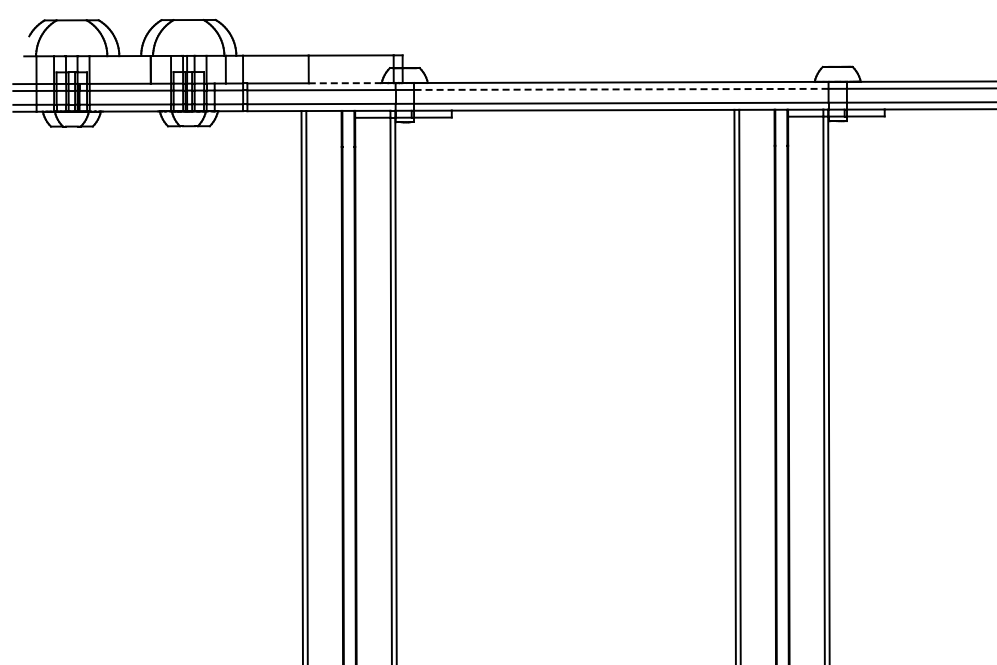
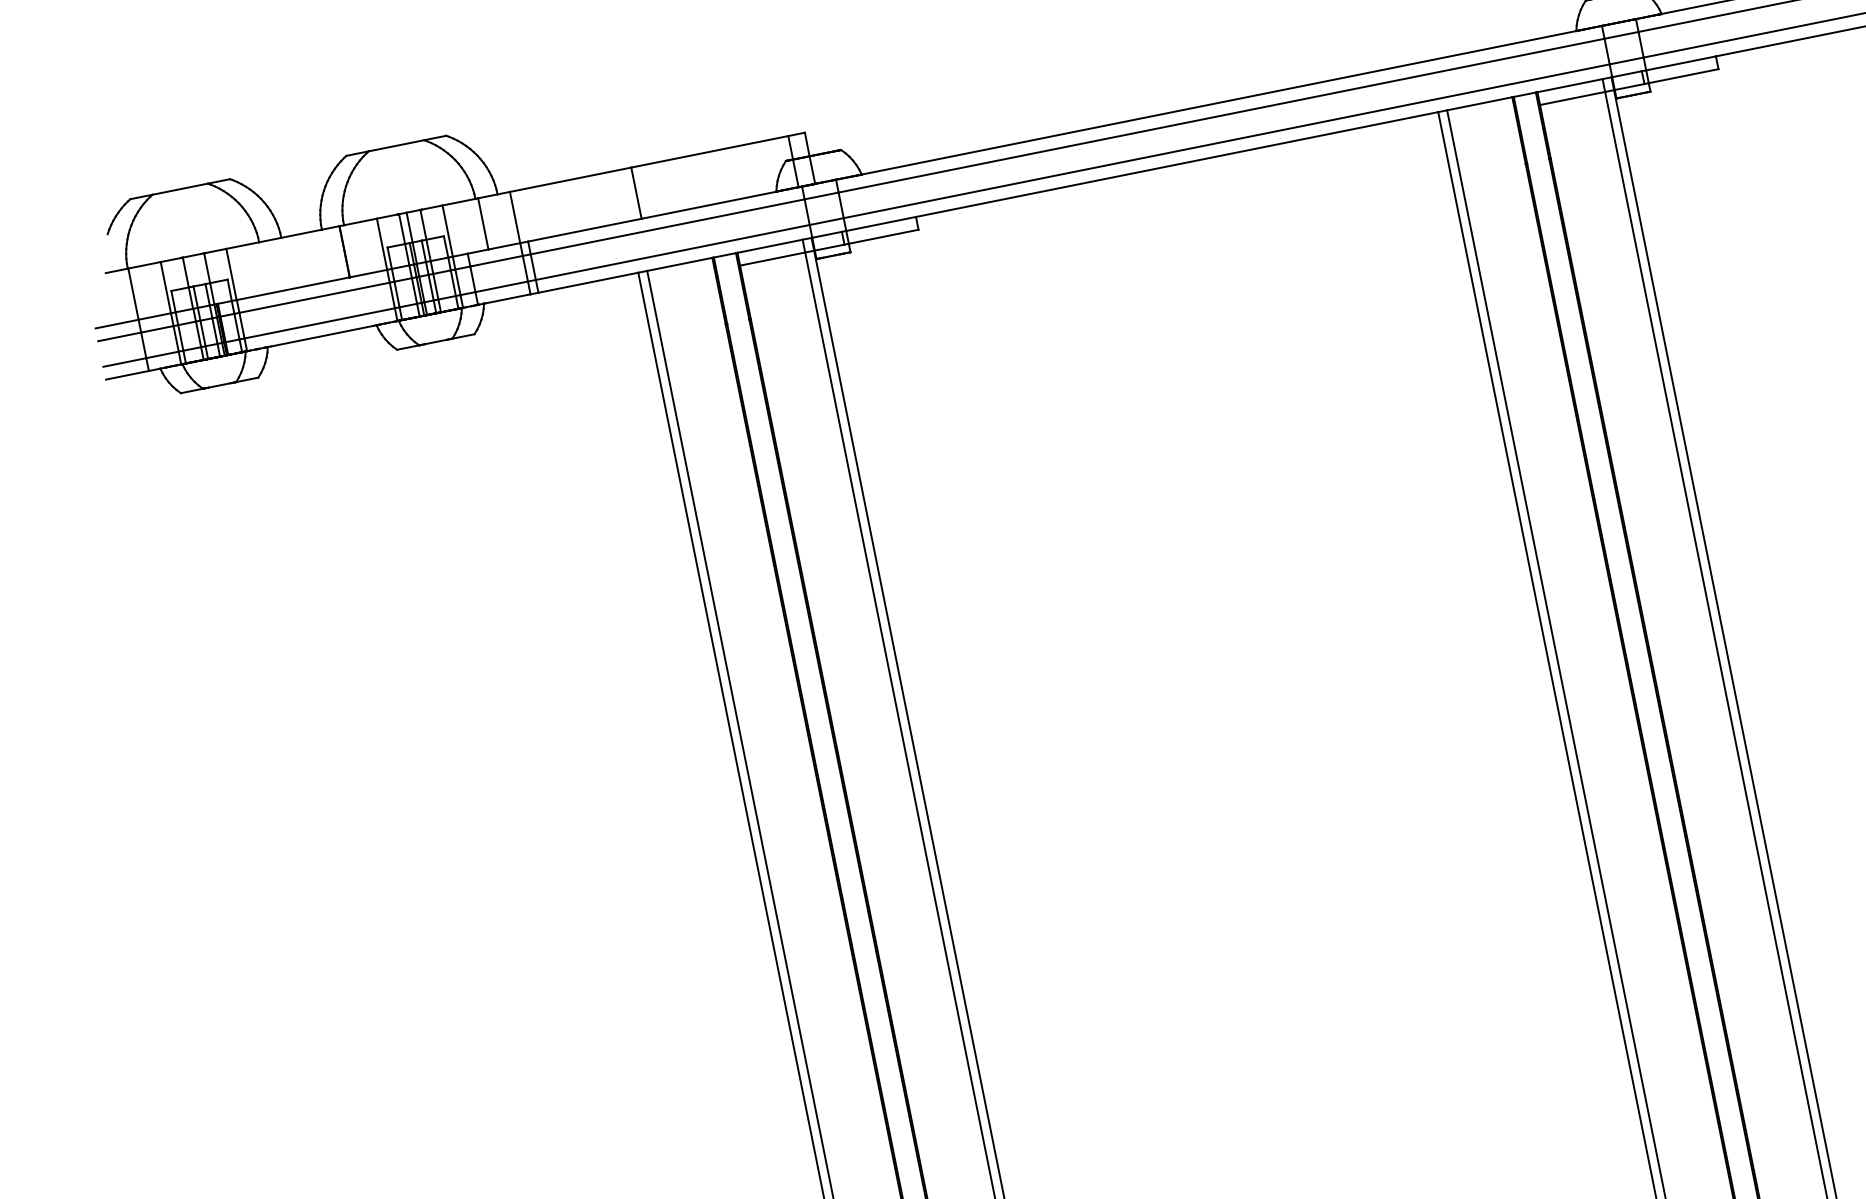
line: (345, 83) -> (709, 205), dashed -> solid
line: (620, 89) -> (1220, 116), dashed -> solid

